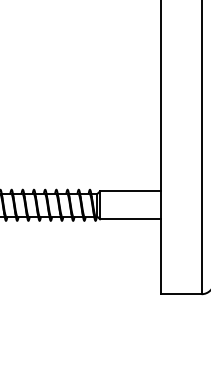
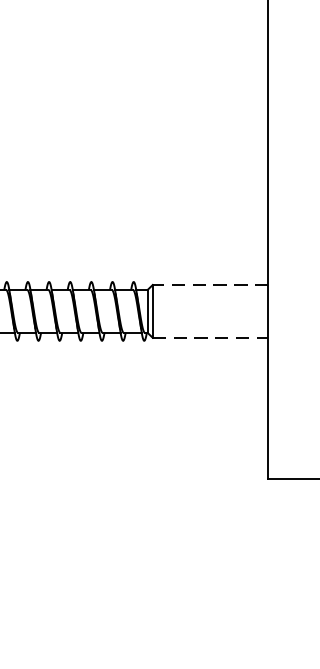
line: (130, 191) -> (210, 285), solid -> dashed
line: (130, 219) -> (210, 338), solid -> dashed

